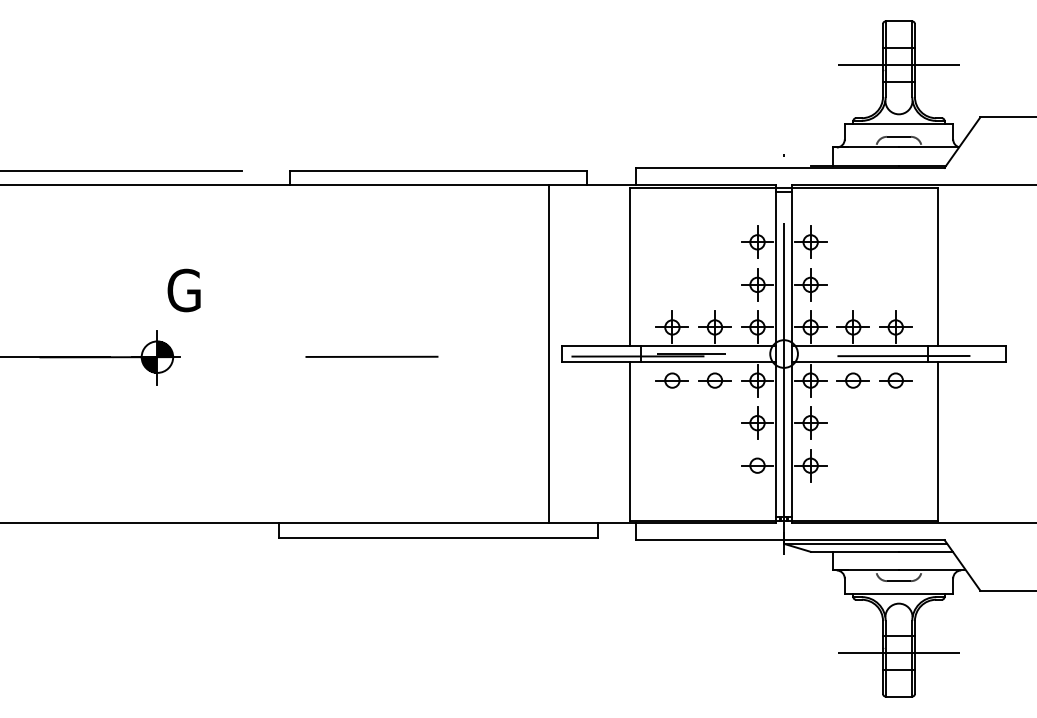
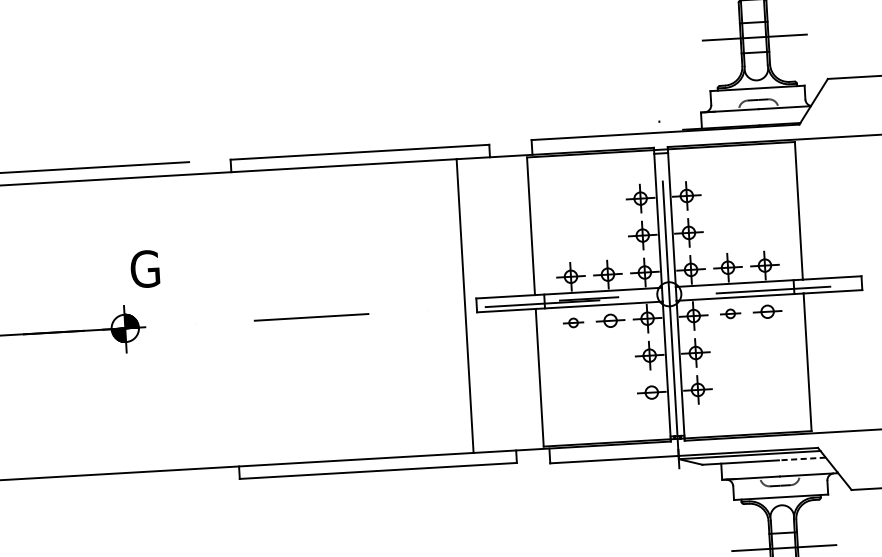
part: (671, 380) -> (572, 322), size x0.7
part: (852, 380) -> (730, 313), size x0.7
line: (925, 551) -> (801, 458), solid -> dashed

